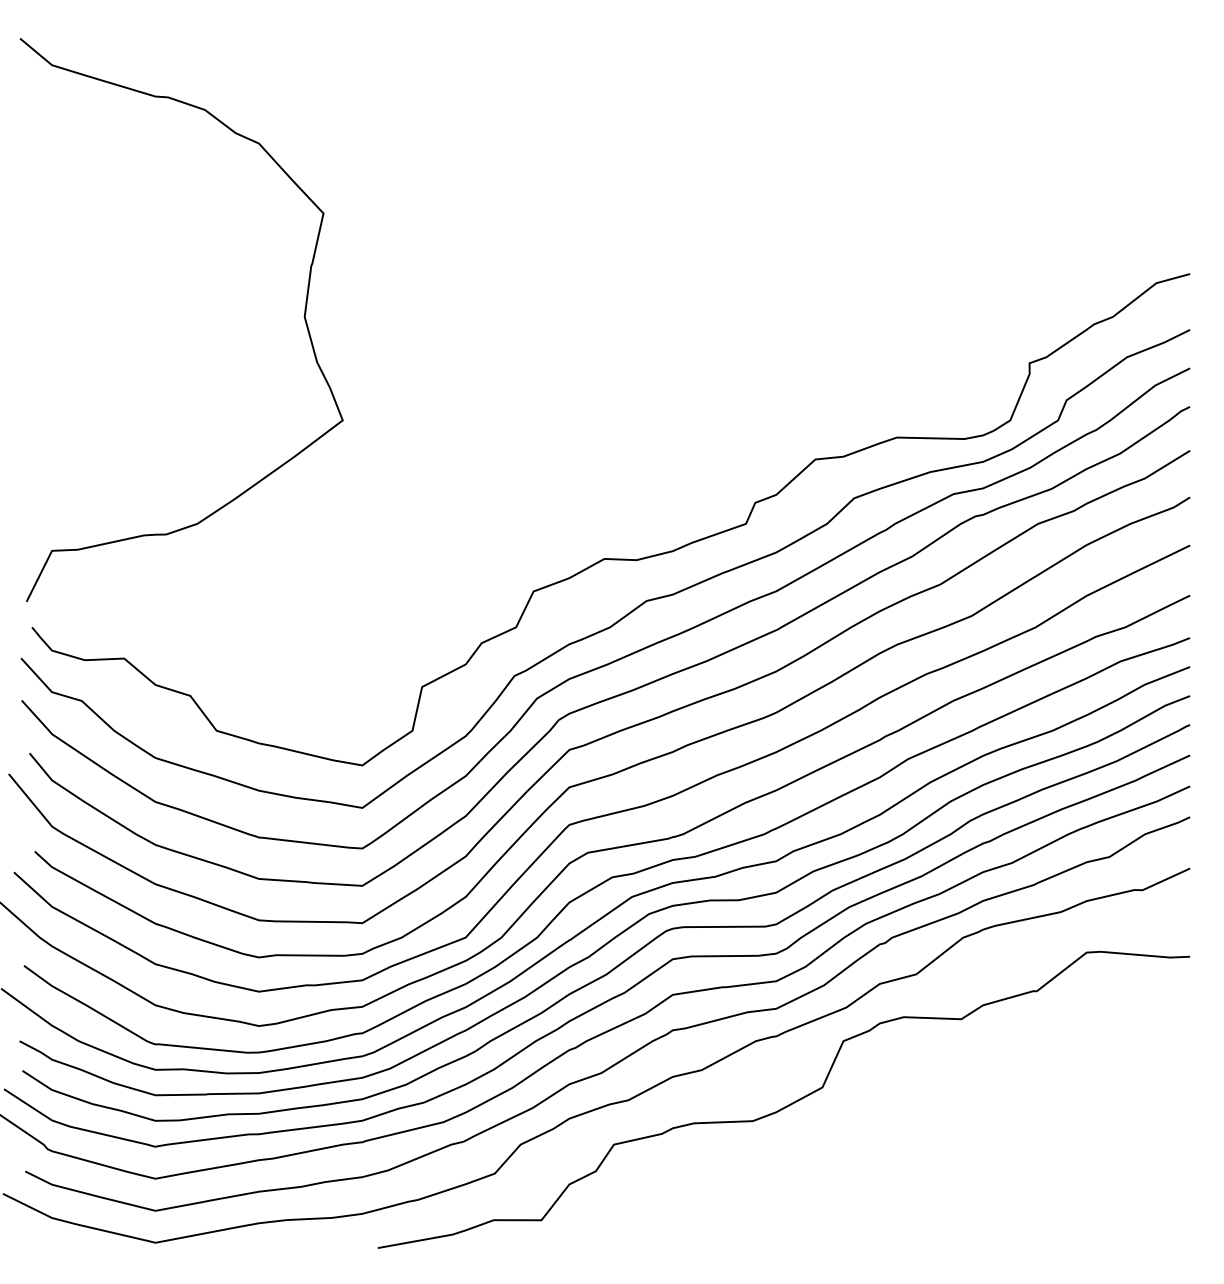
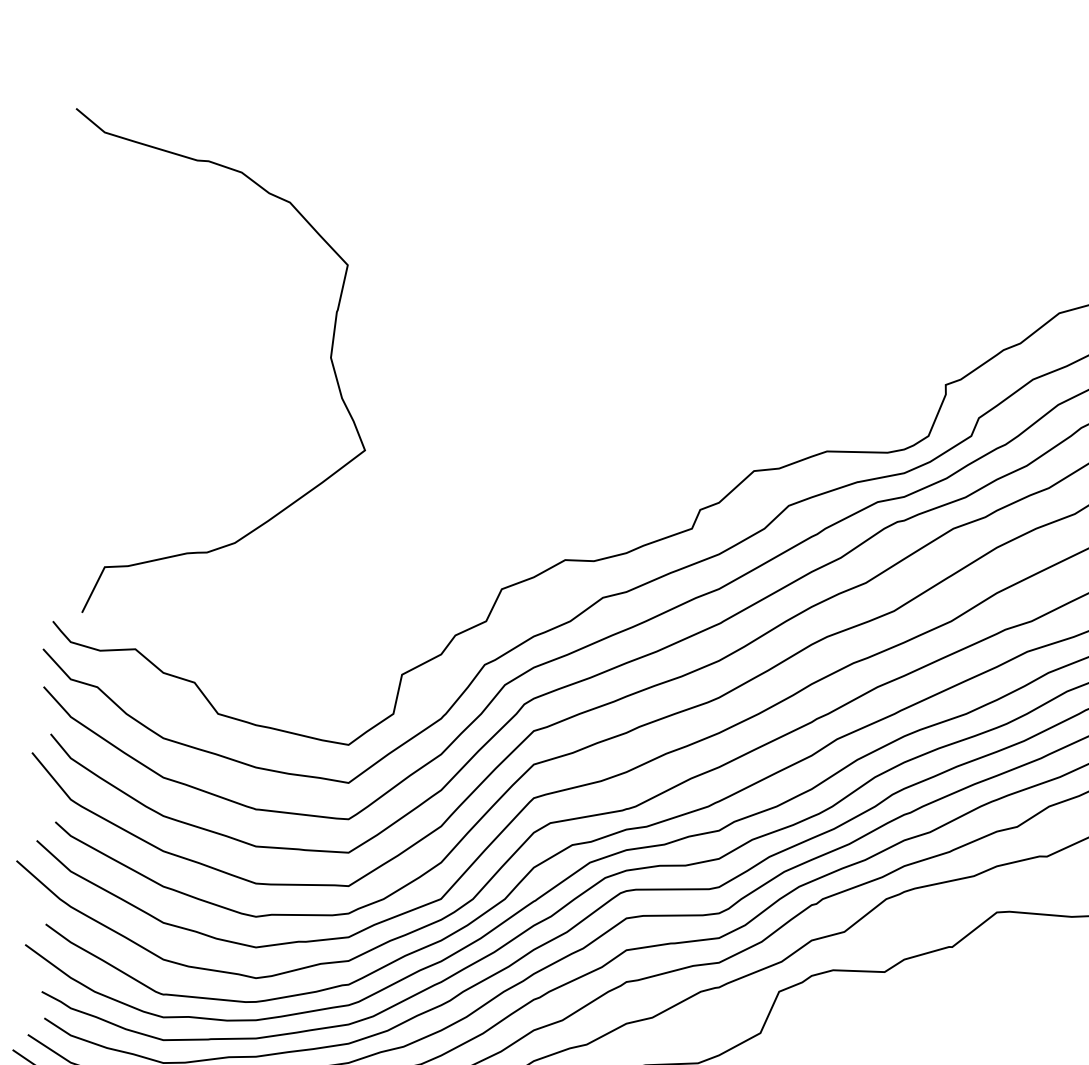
curve: (303, 317) -> (329, 358), moved

